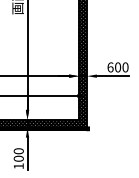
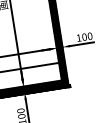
text: (110, 67) -> (78, 38), 600 -> 100

